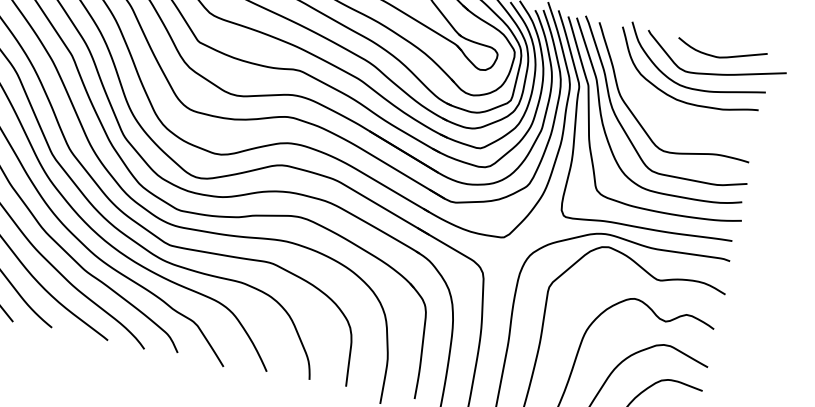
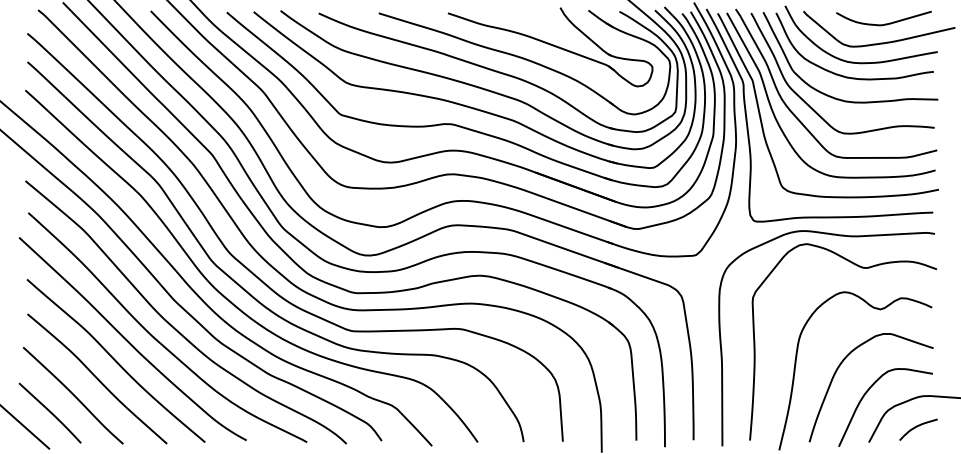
curve: (665, 117) -> (839, 98), added

